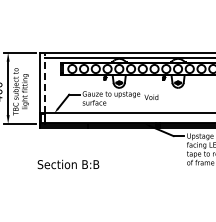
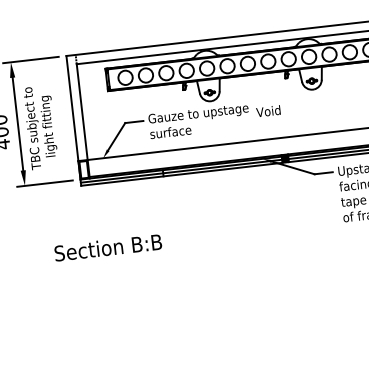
line: (45, 85) -> (82, 111), dashed -> solid
text: (68, 164) -> (108, 247), moved

